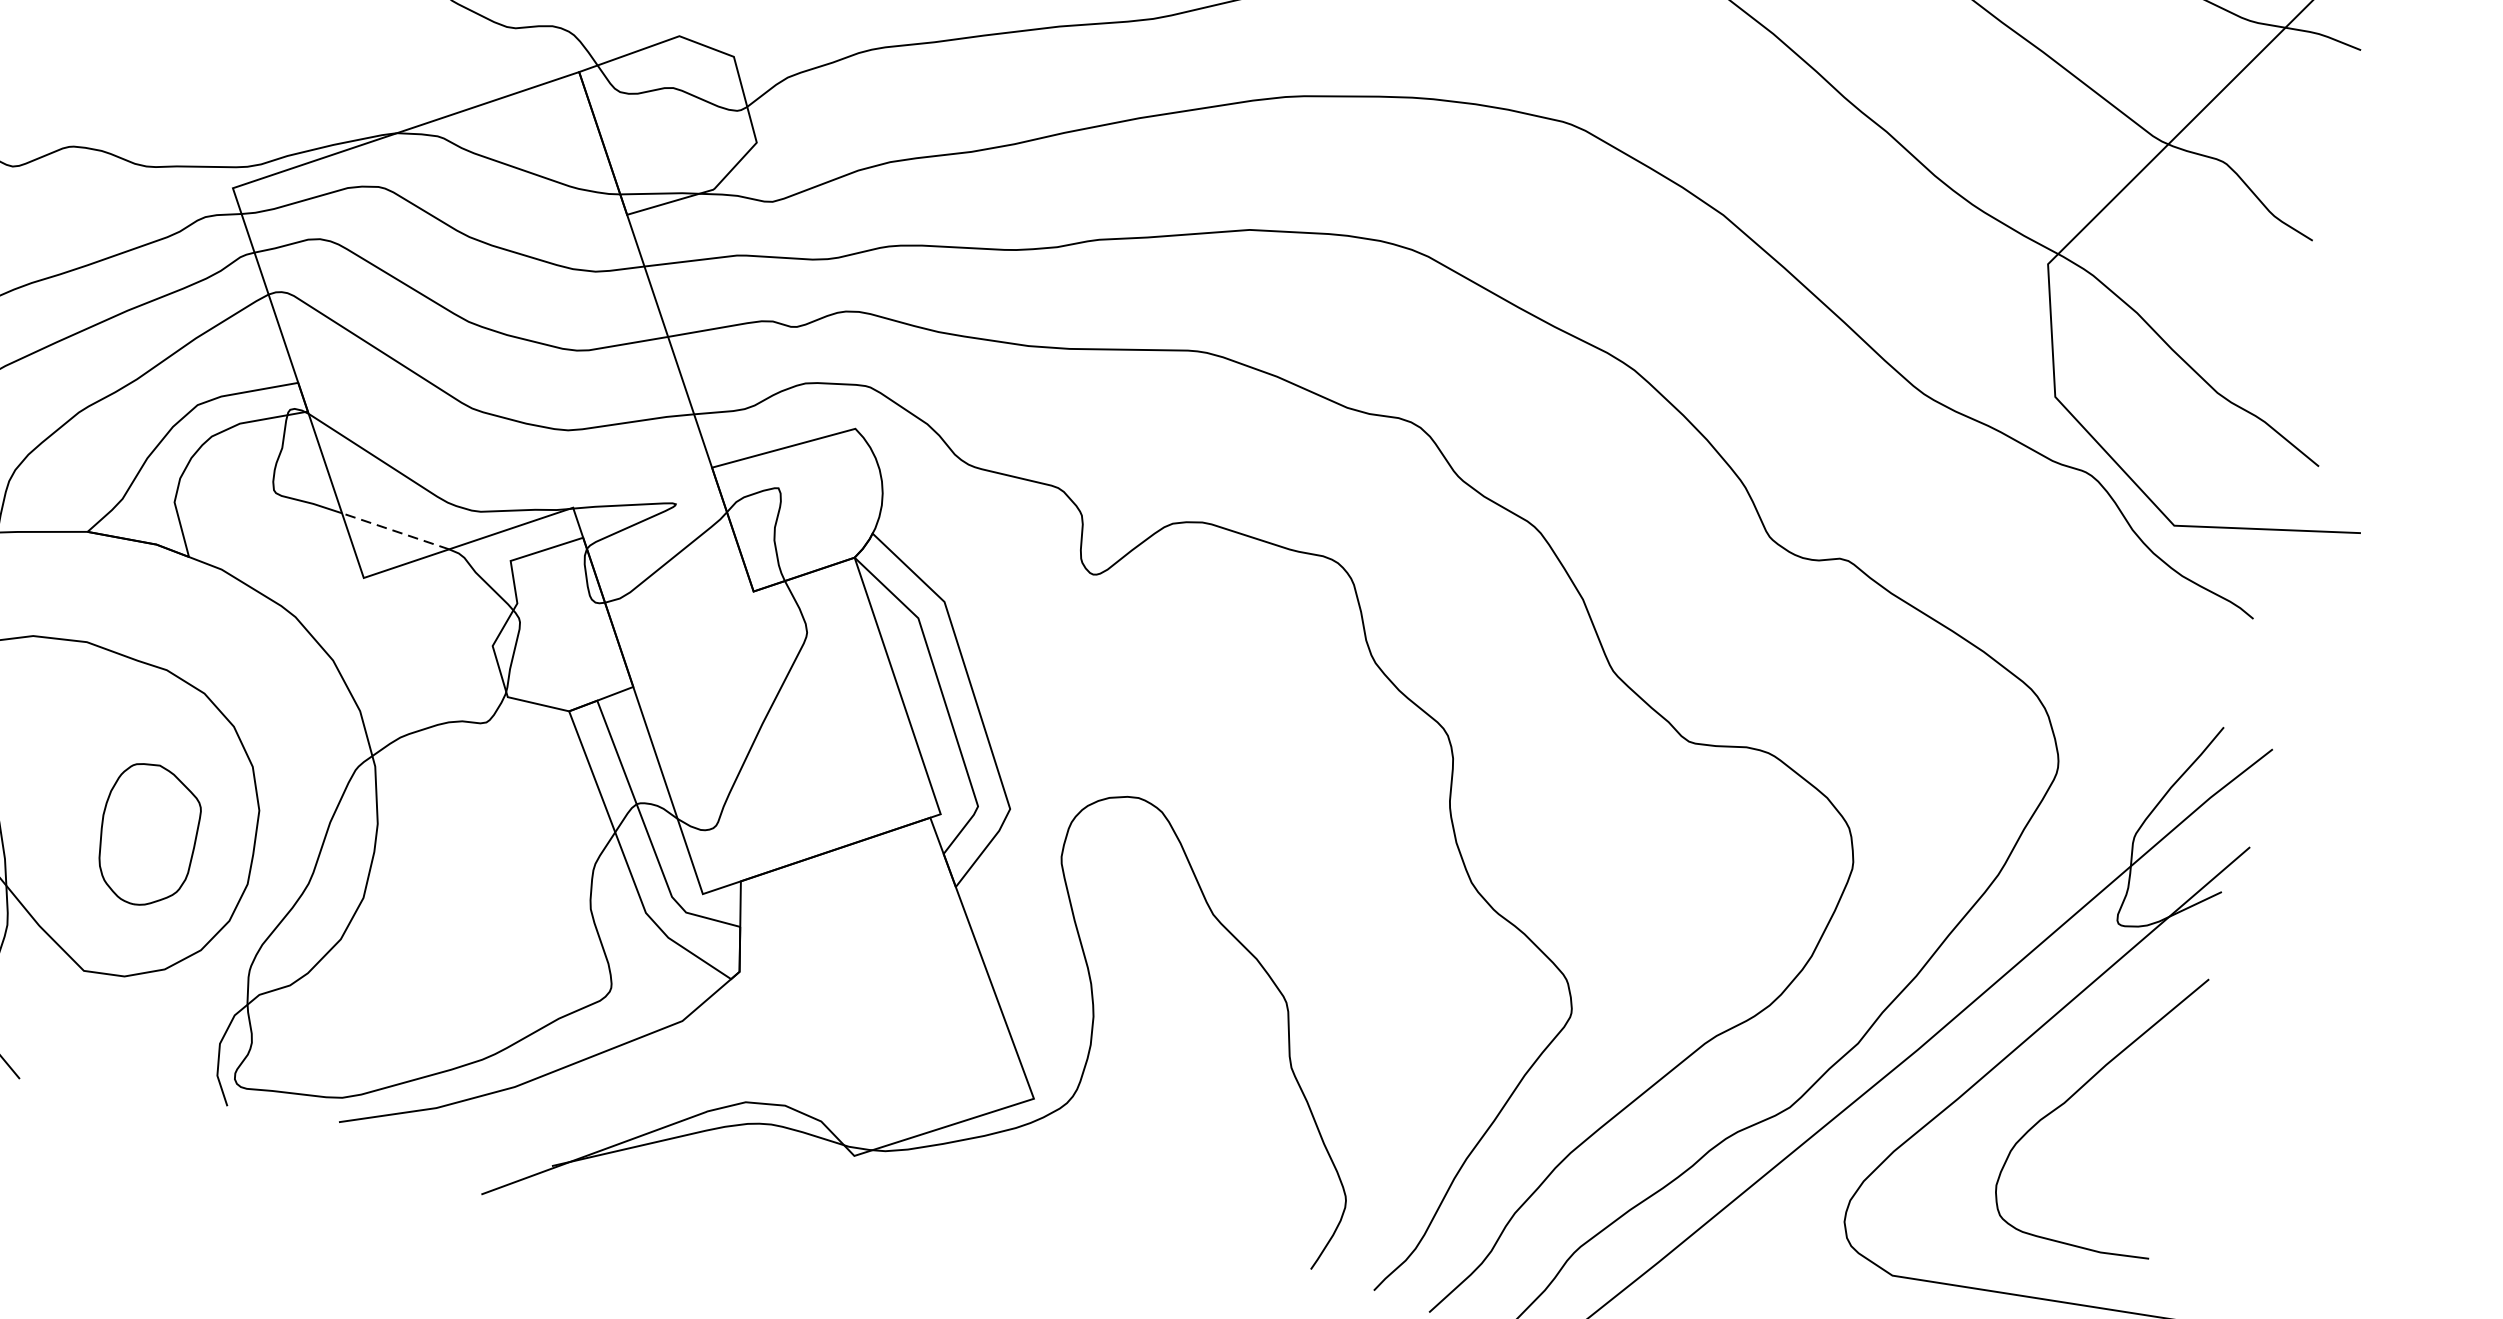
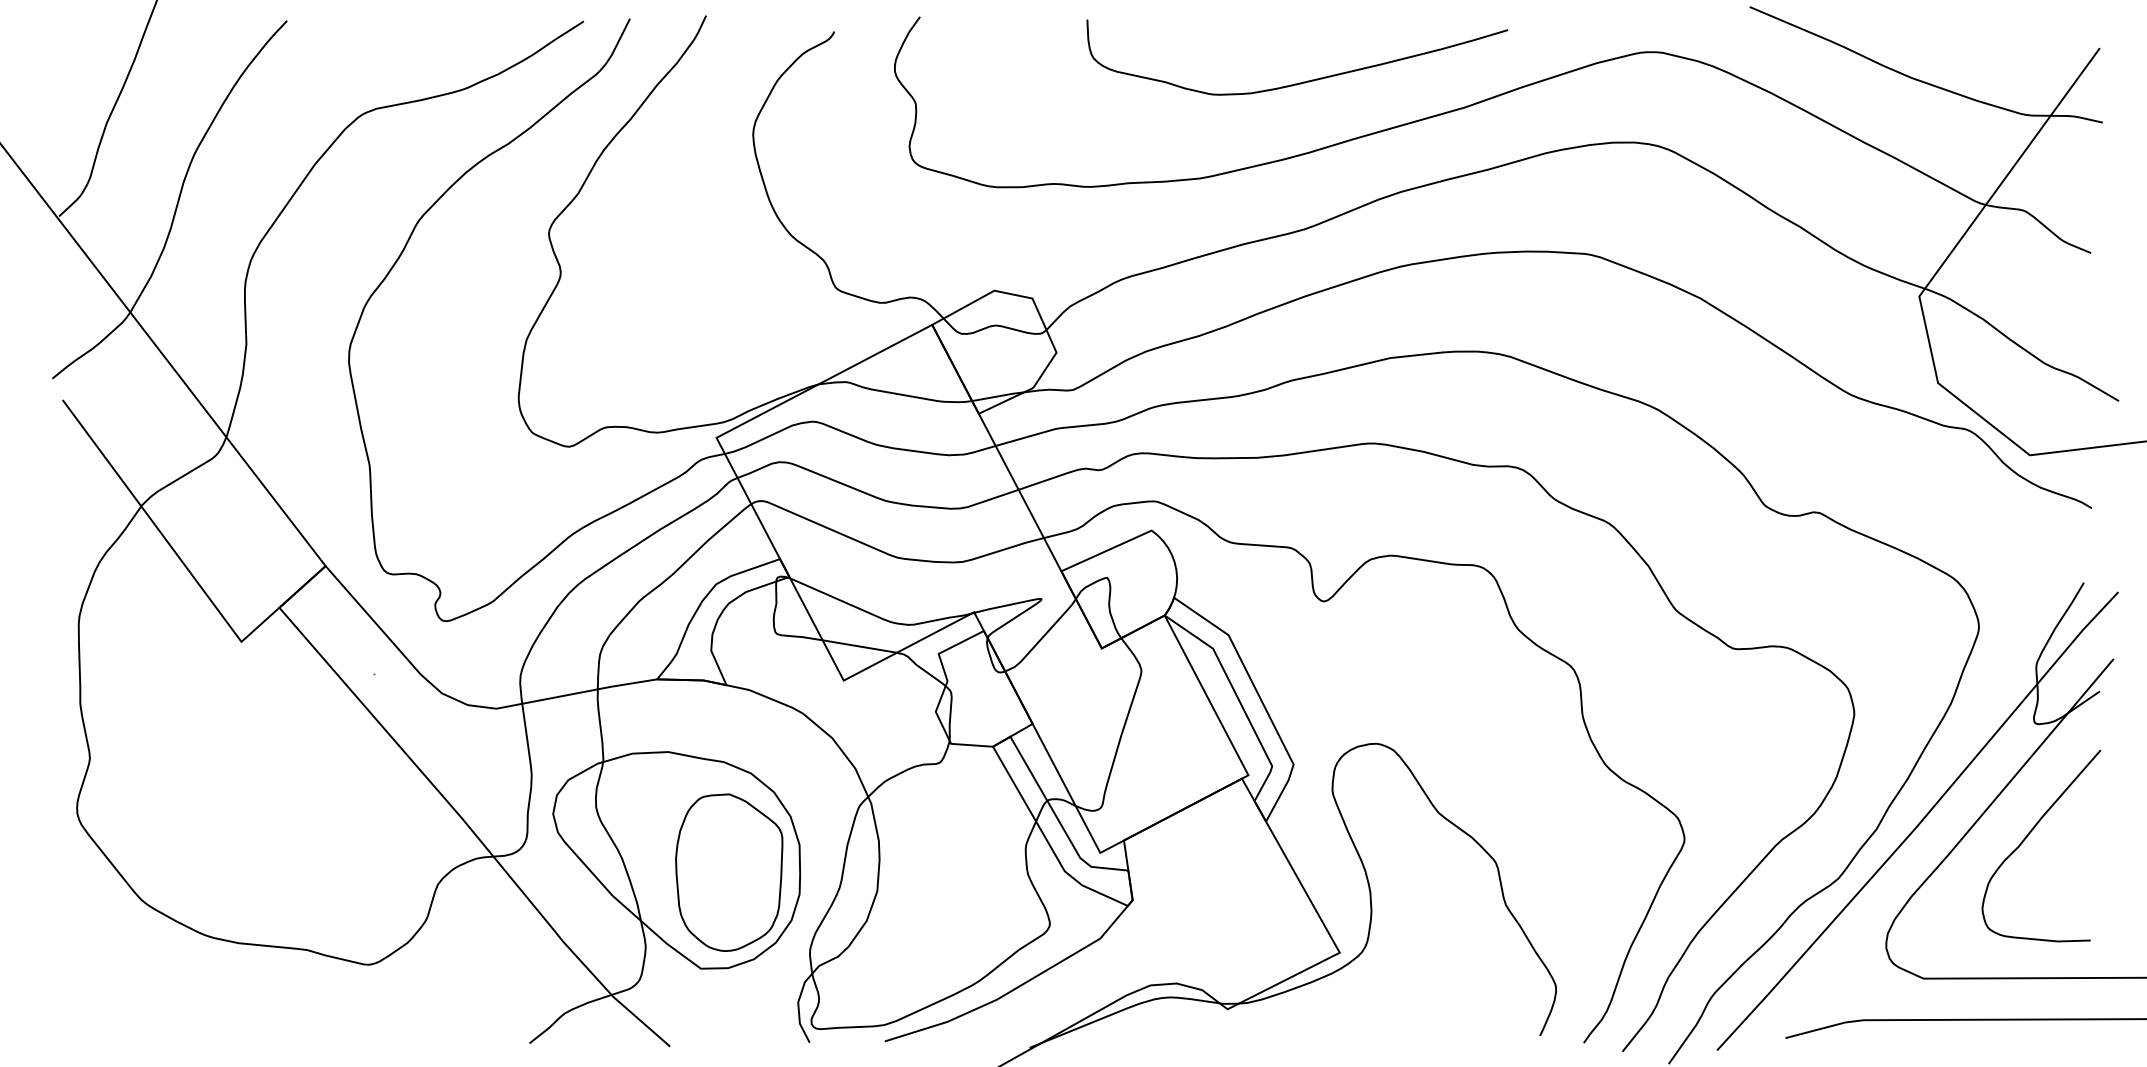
line: (395, 531) -> (859, 646), dashed -> solid
part: (148, 835) -> (729, 872), size x1.67

